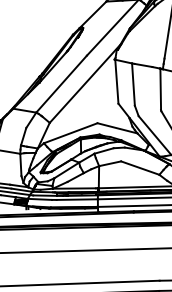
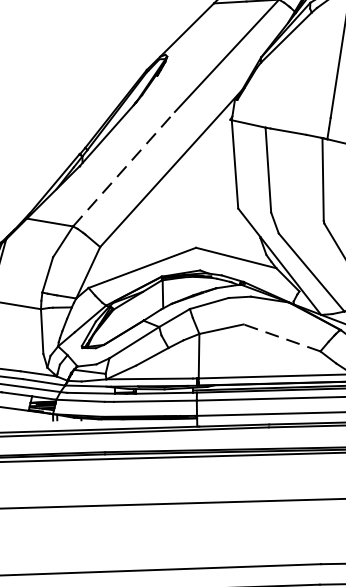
line: (61, 83) -> (123, 167), solid -> dashed
line: (139, 167) -> (280, 336), solid -> dashed

